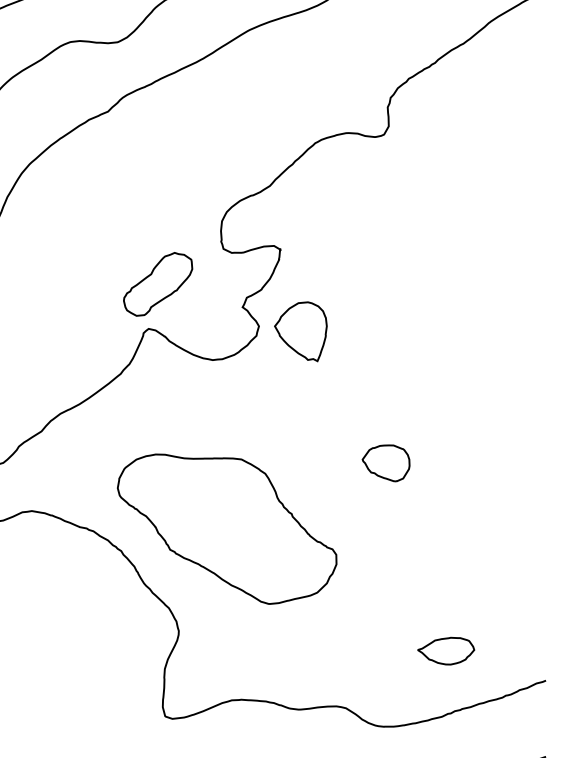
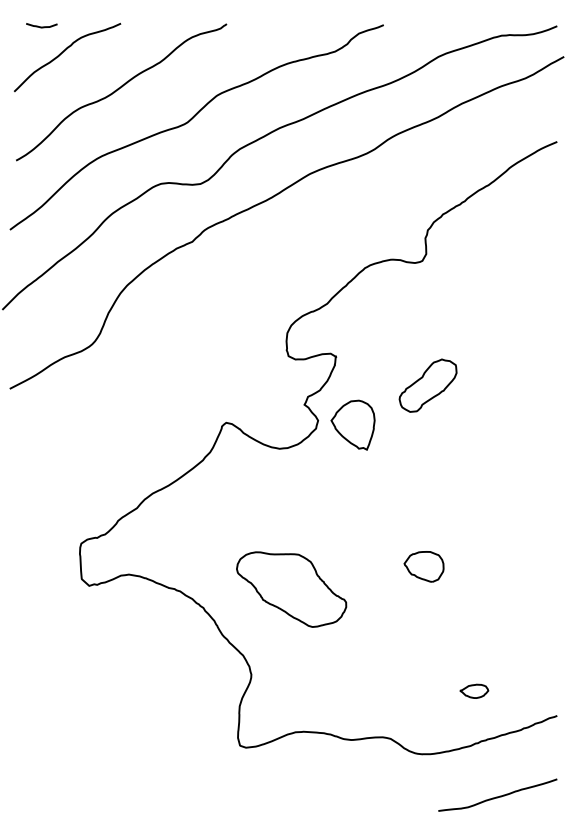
part: (157, 284) -> (427, 385), moved
part: (385, 462) -> (423, 566), moved
part: (226, 528) -> (291, 589), size x0.6
part: (446, 651) -> (474, 691), size x0.6

